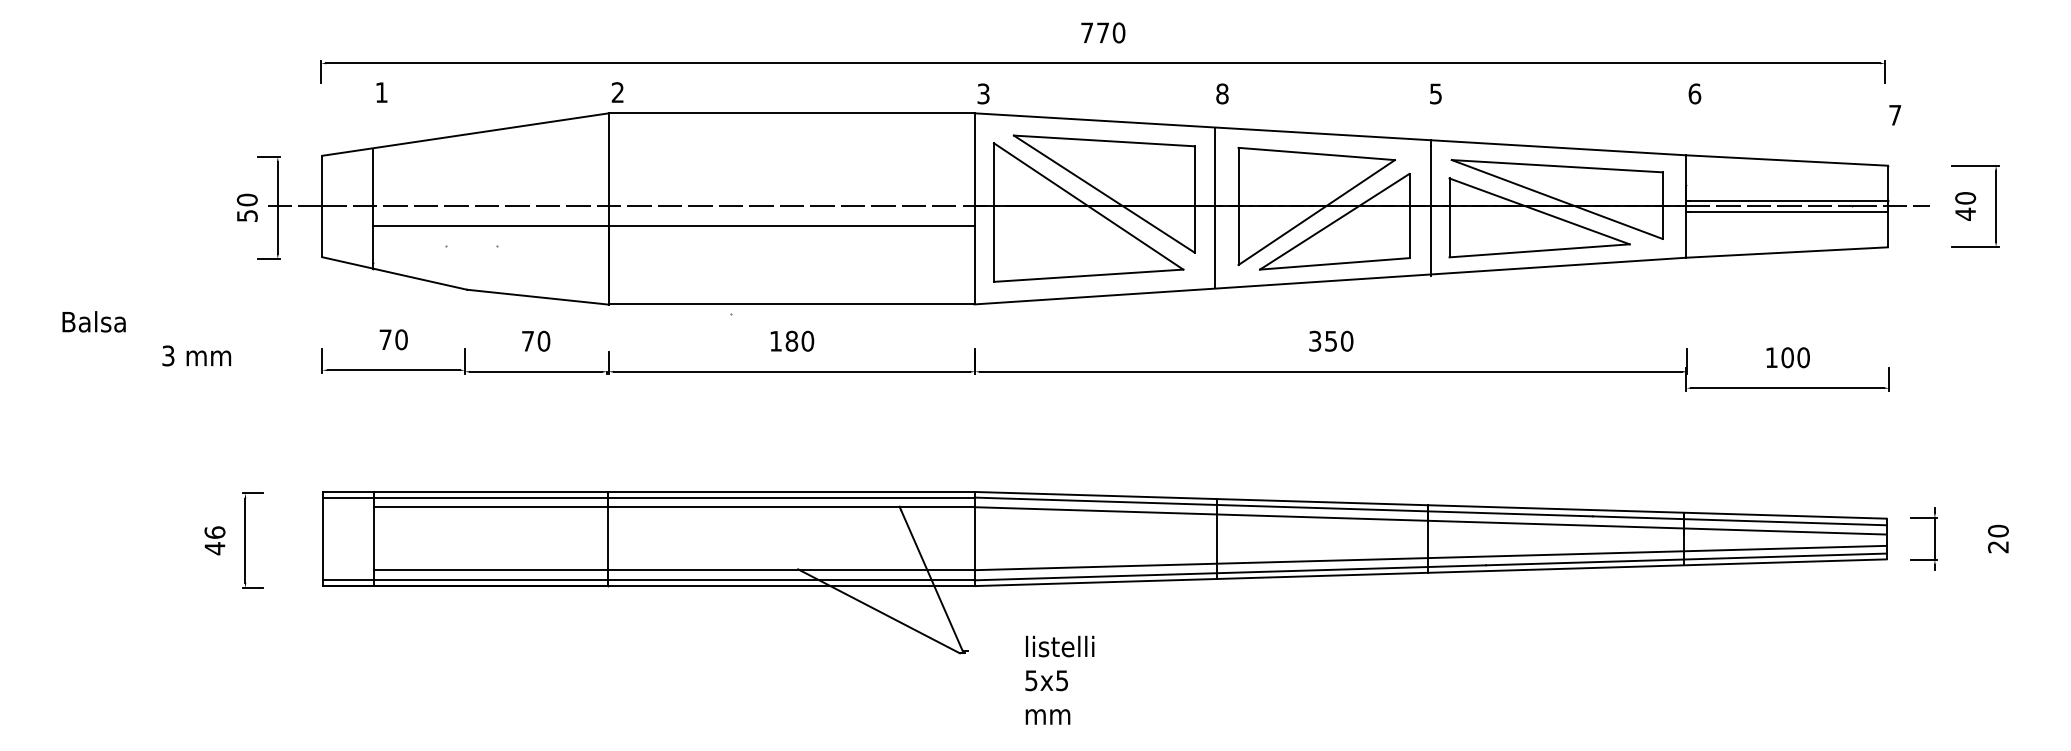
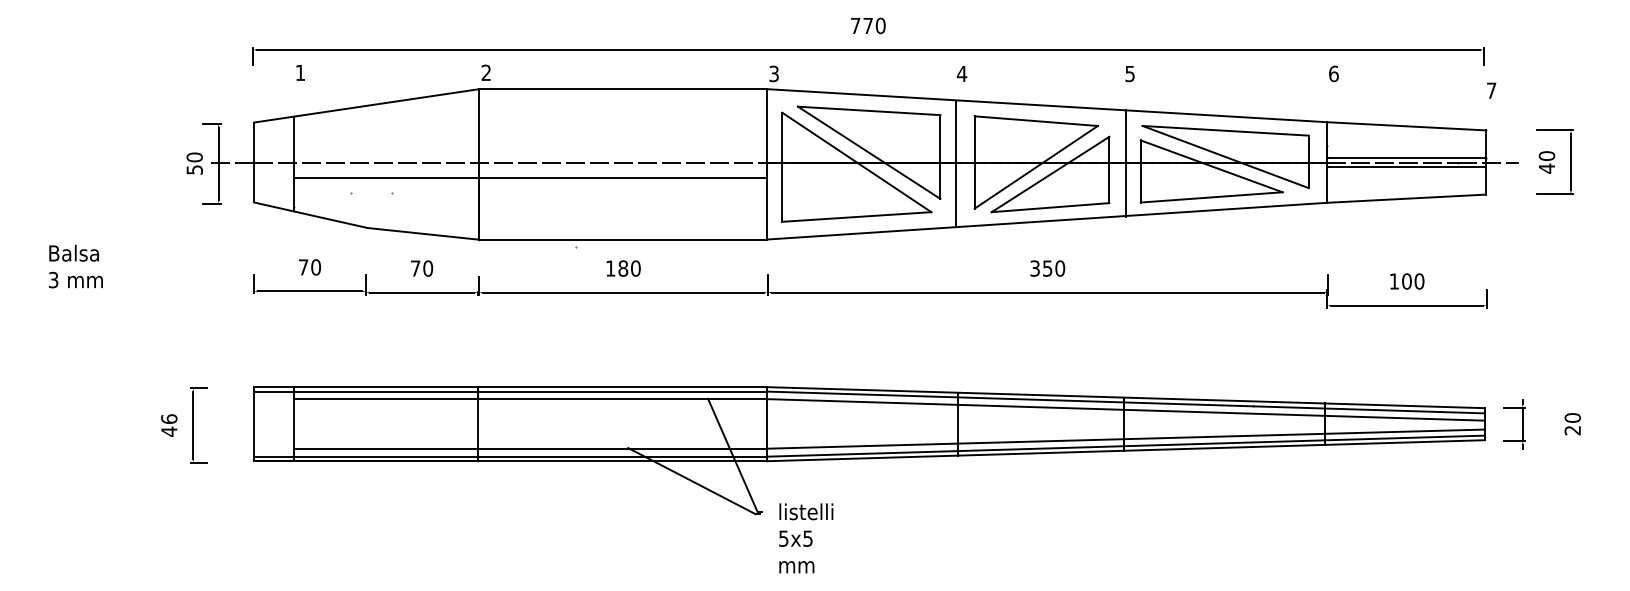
text: (1221, 93) -> (961, 73), 8 -> 4
text: (196, 355) -> (75, 279), moved
text: (1060, 680) -> (806, 538), moved

